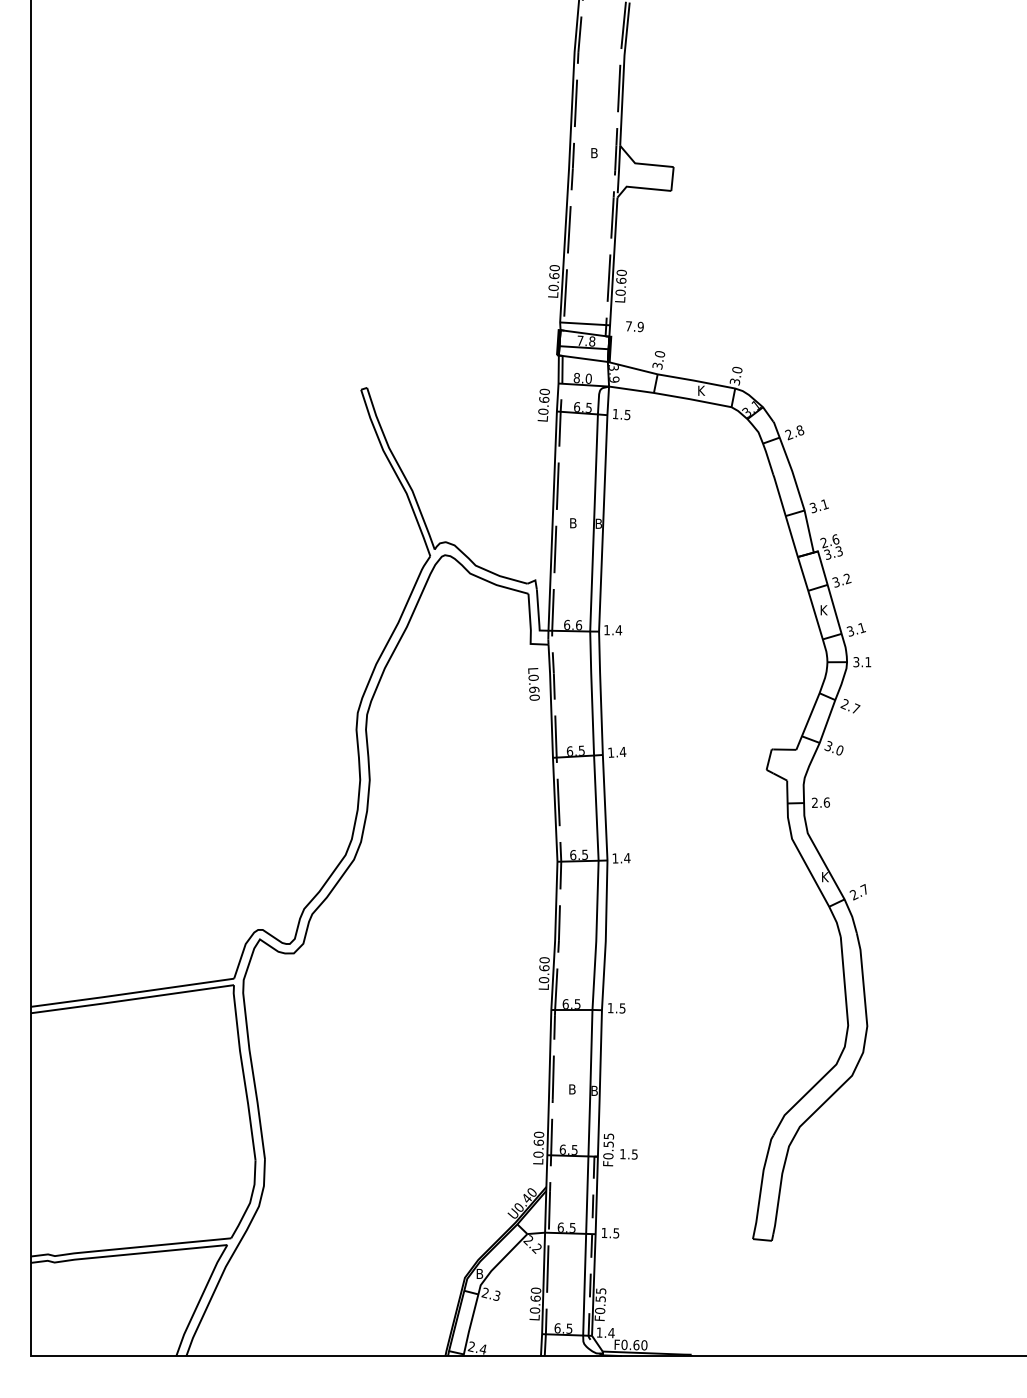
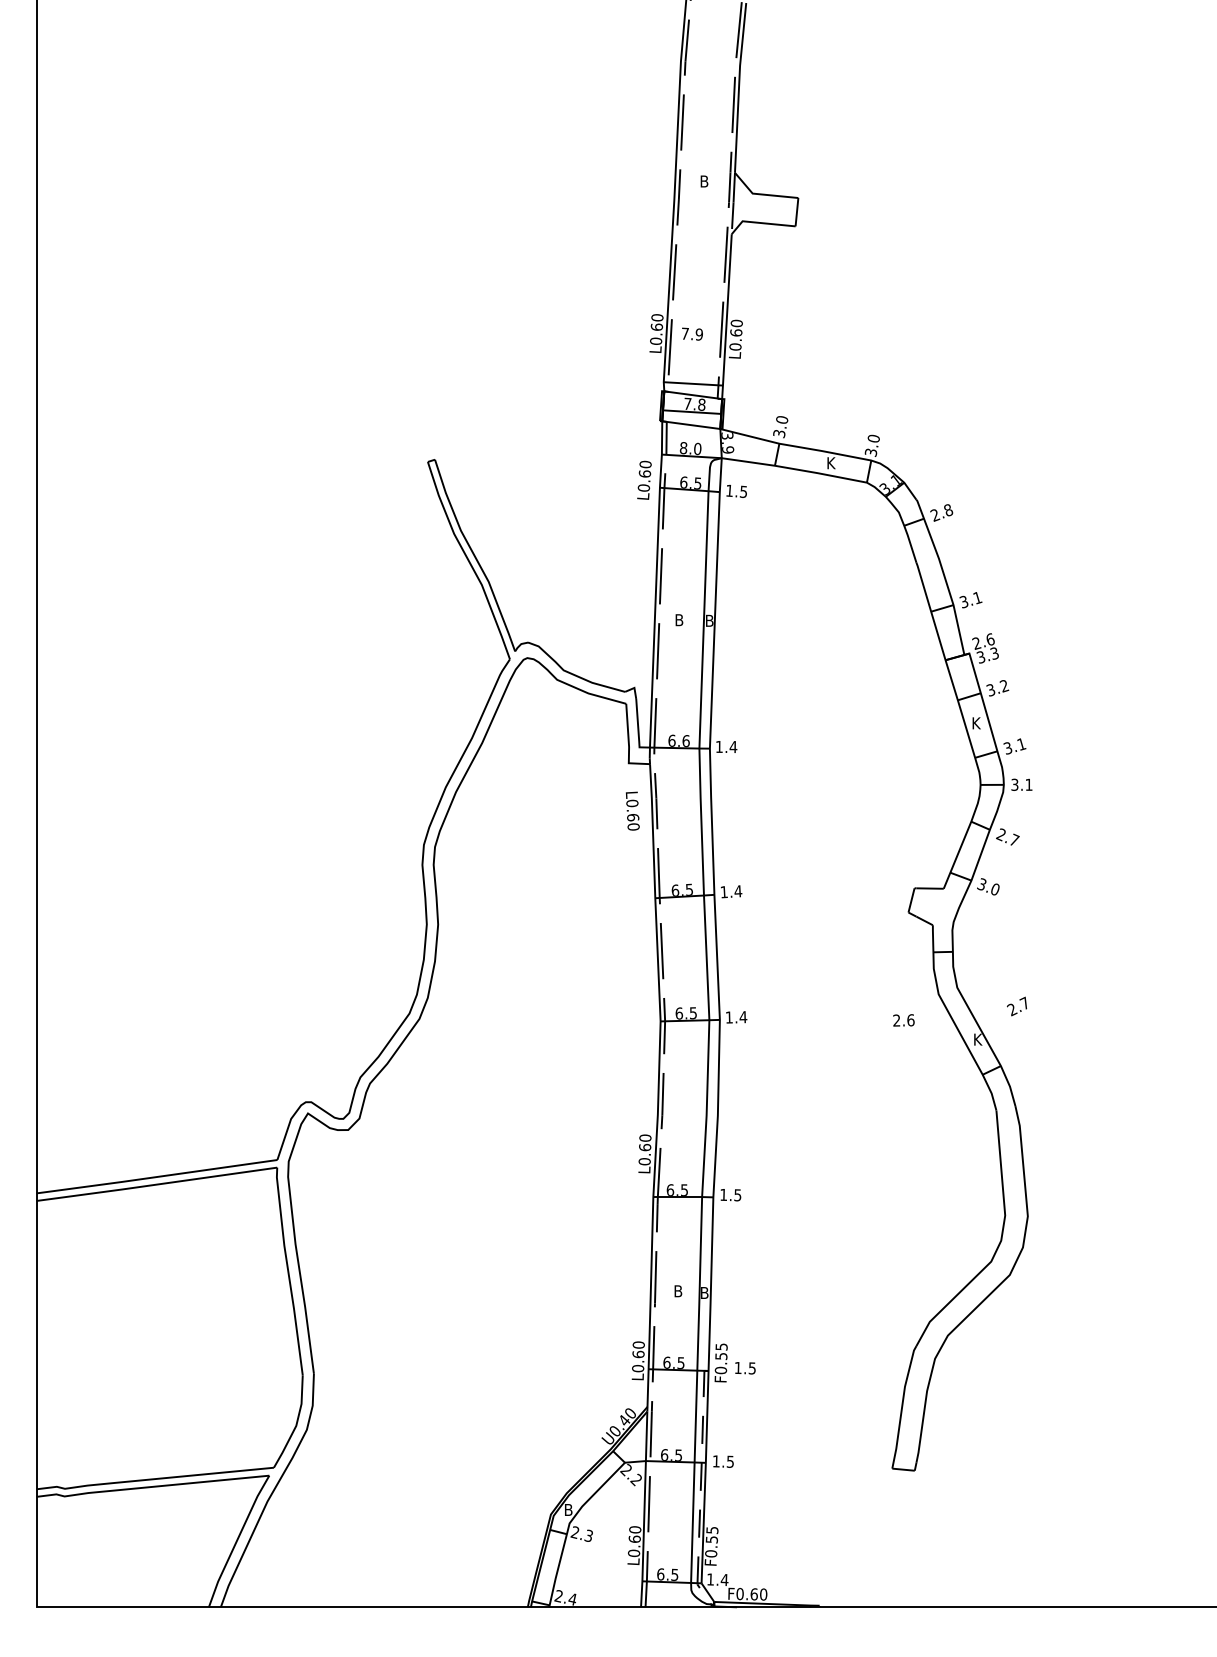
text: (634, 326) -> (692, 333), moved
text: (820, 802) -> (903, 1020), moved
text: (857, 892) -> (1016, 1006), moved

